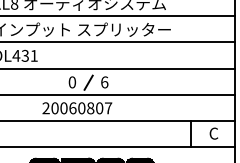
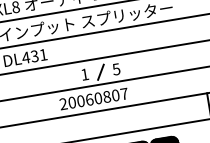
text: (72, 82) -> (85, 74), 0 -> 1
text: (104, 82) -> (116, 69), 6 -> 5

